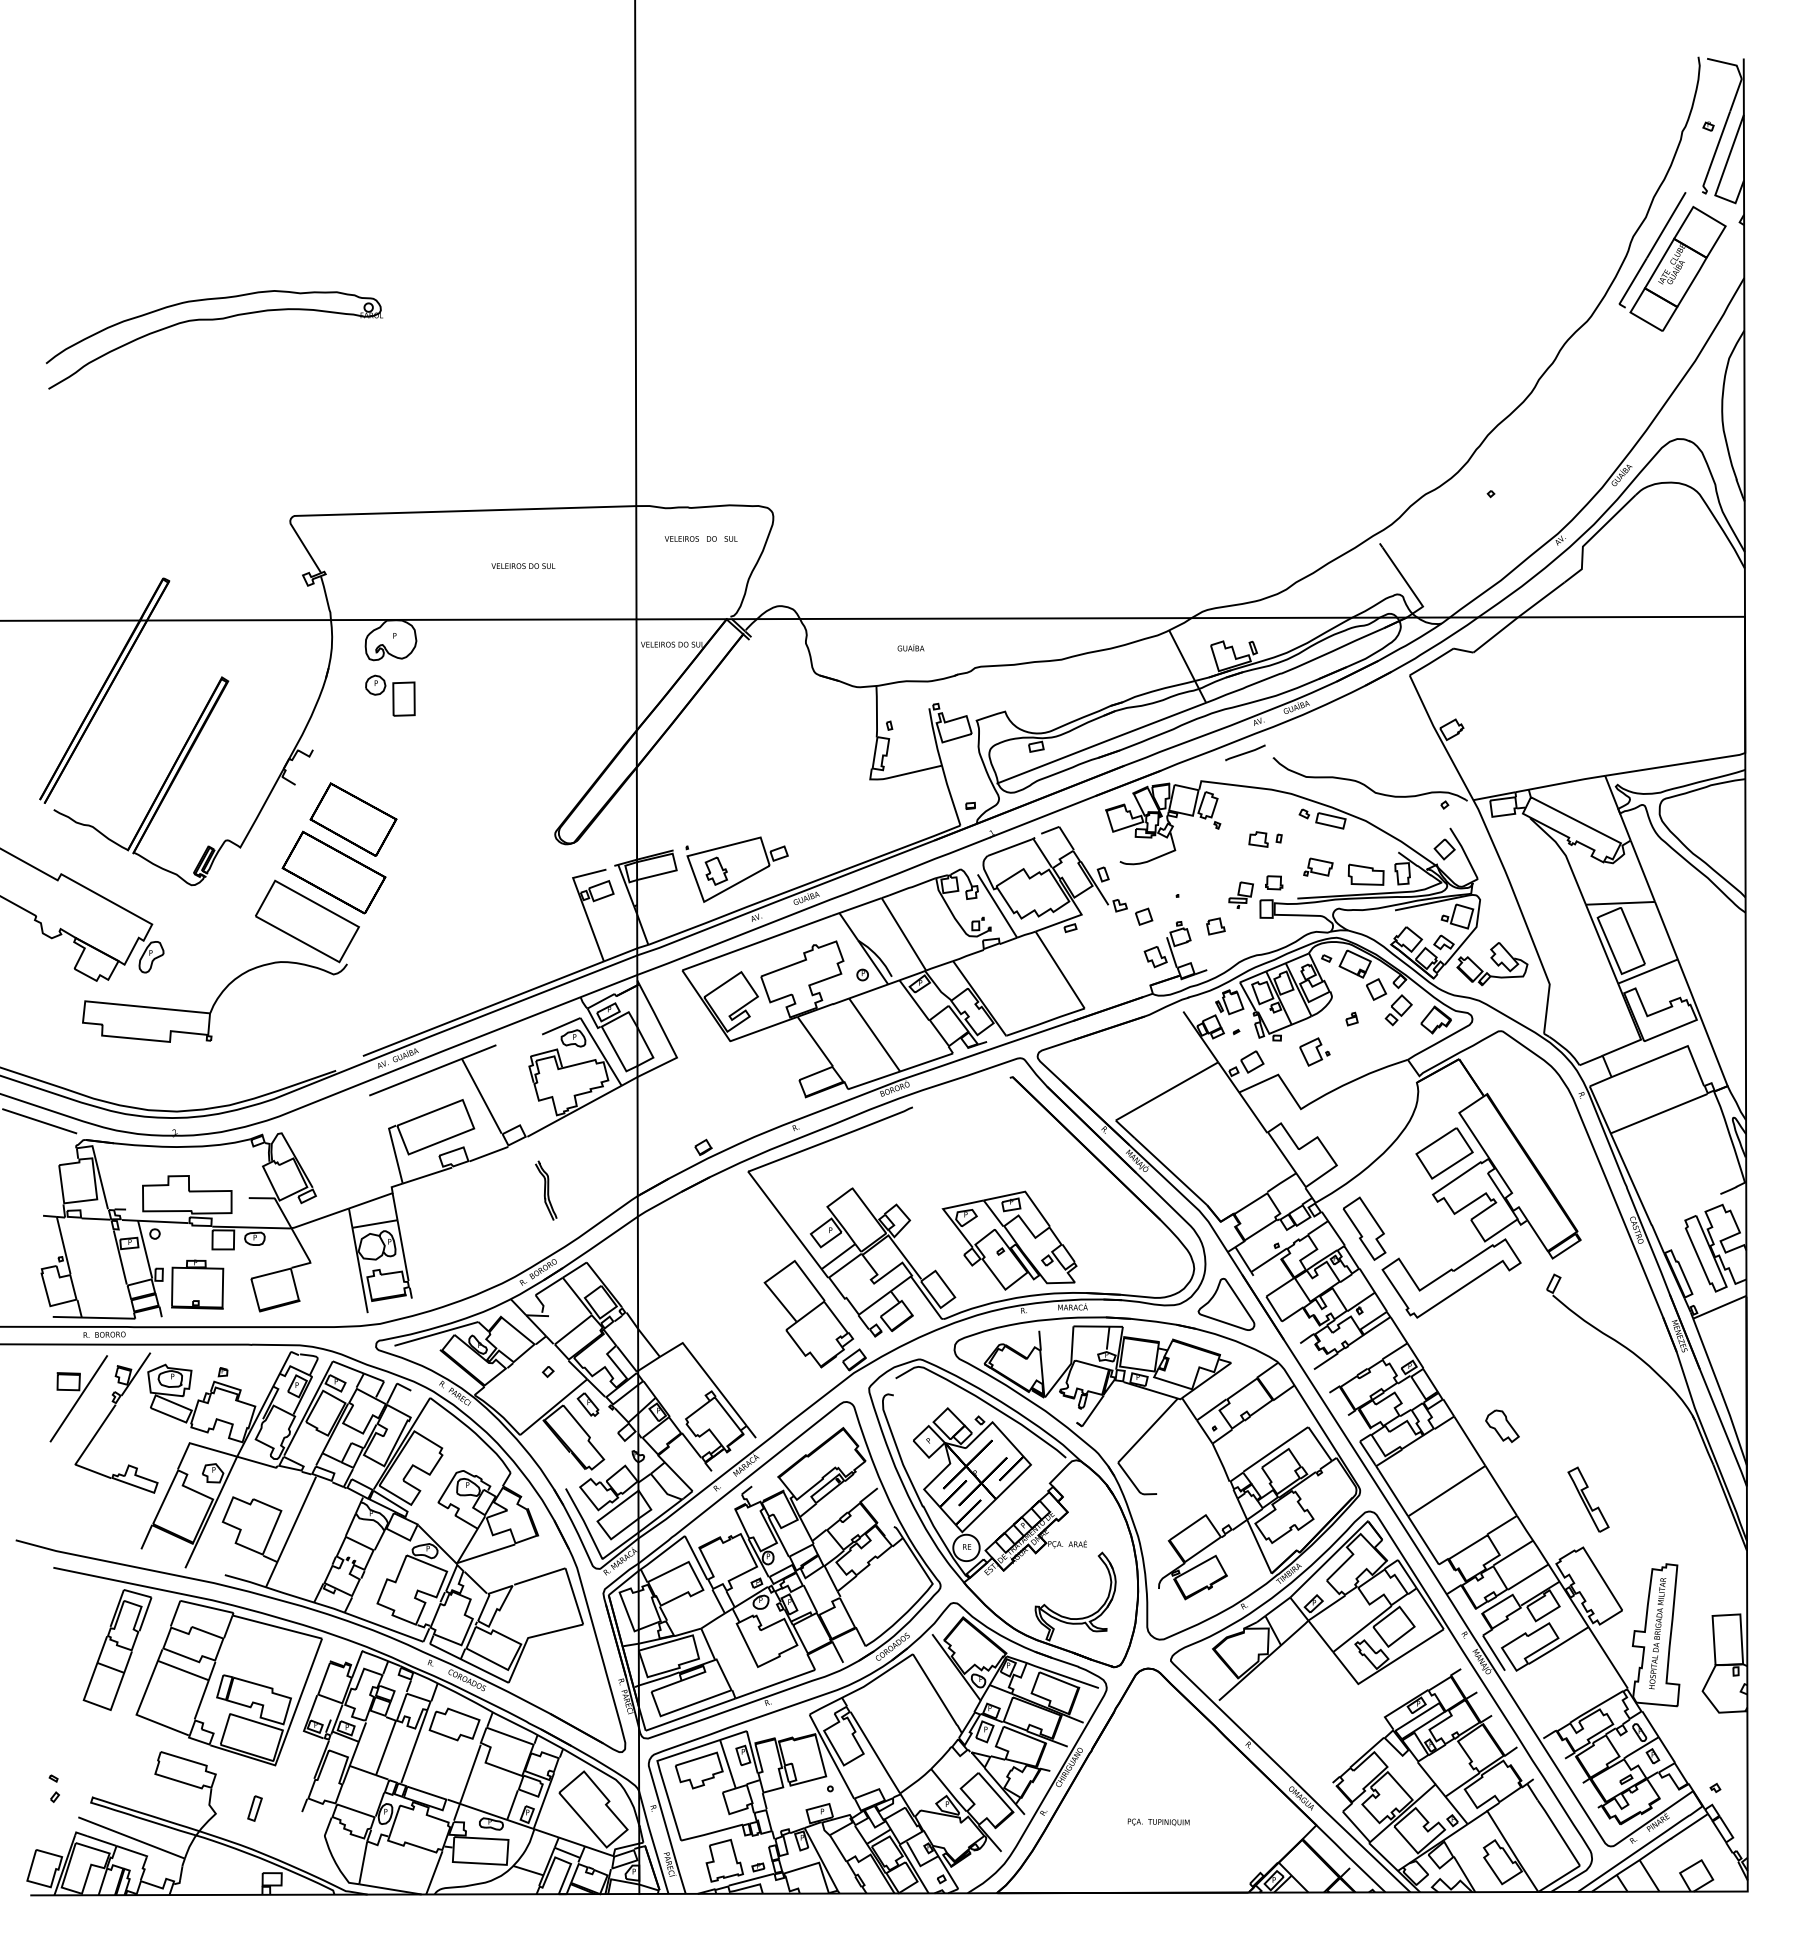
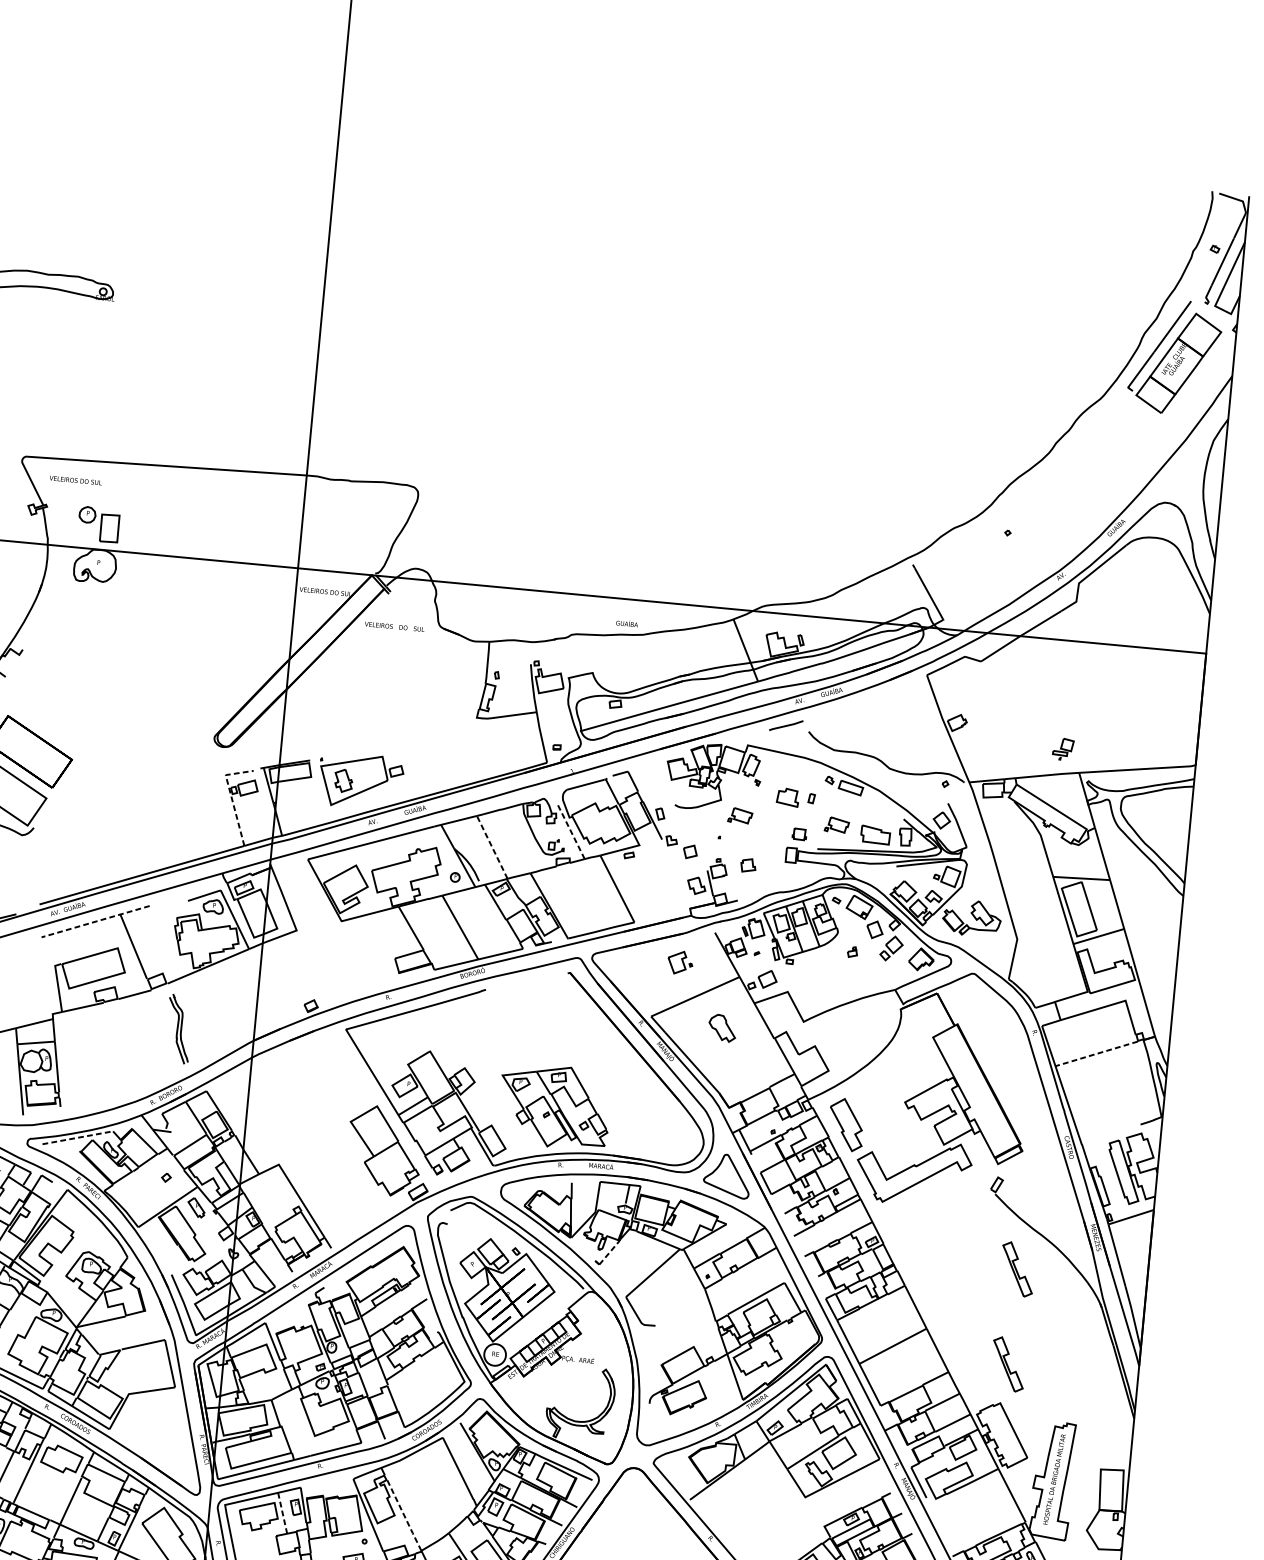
text: (700, 538) -> (394, 626), moved
text: (523, 565) -> (75, 480), moved
text: (910, 647) -> (626, 623), moved
part: (390, 695) -> (98, 524), moved
part: (353, 819) -> (50, 709), removed
part: (1265, 839) -> (795, 798), size x1.4
part: (1200, 866) -> (740, 815), added
part: (1240, 894) -> (1062, 748), moved
line: (582, 902) -> (231, 795), solid -> dashed
line: (997, 905) -> (571, 831), solid -> dashed
line: (903, 934) -> (491, 847), solid -> dashed
part: (1314, 1051) -> (680, 962), moved
line: (432, 1070) -> (95, 921), solid -> dashed
line: (1658, 1113) -> (1096, 1053), solid -> dashed
part: (1444, 1153) -> (917, 1069), removed
part: (546, 1190) -> (179, 1029), size x1.4
line: (436, 1333) -> (77, 1137), solid -> dashed
part: (1588, 1383) -> (1017, 1269), added
line: (1092, 1410) -> (609, 1252), solid -> dashed
part: (1502, 1426) -> (722, 1028), moved
line: (875, 1752) -> (404, 1515), solid -> dashed
line: (728, 1764) -> (283, 1513), solid -> dashed

